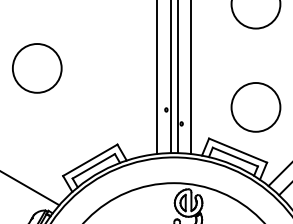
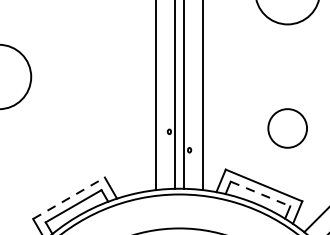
circle: (255, 107) -> (287, 128), size x0.6
line: (235, 157) -> (260, 194), solid -> dashed
line: (90, 160) -> (69, 198), solid -> dashed

